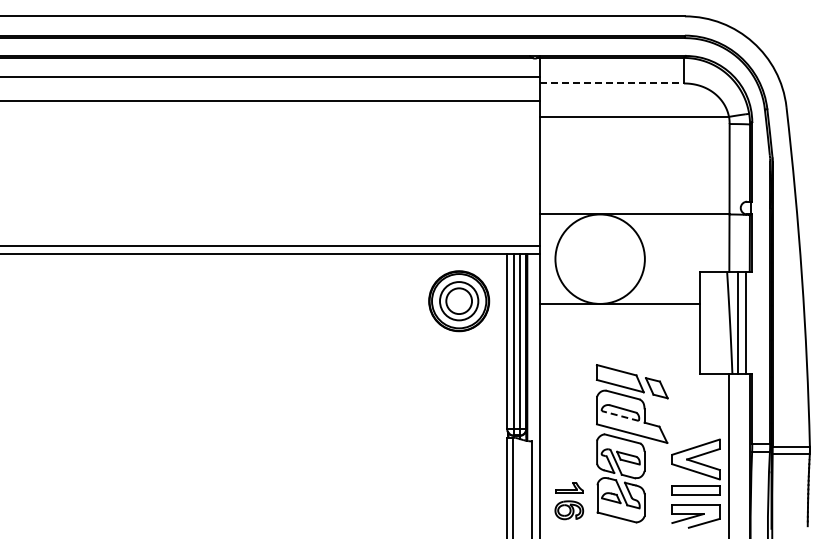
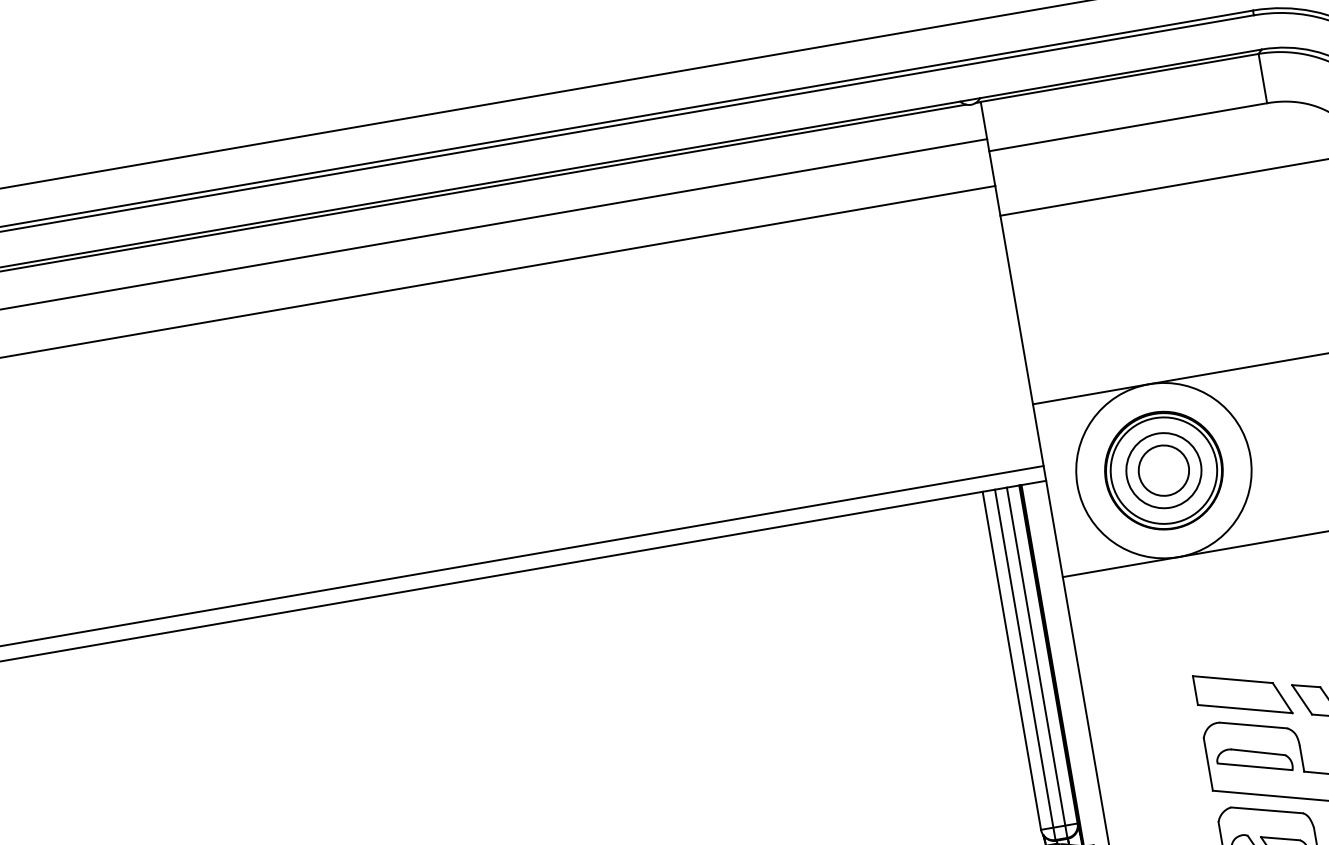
line: (612, 83) -> (1129, 127), dashed -> solid
part: (459, 301) -> (1164, 471), moved
line: (619, 415) -> (1253, 766), dashed -> solid

